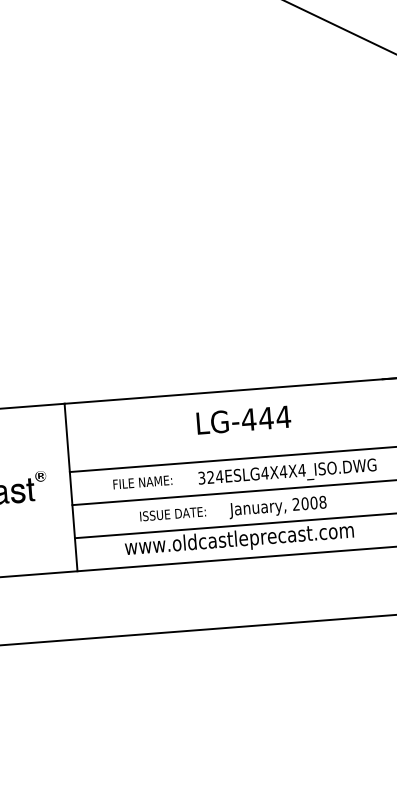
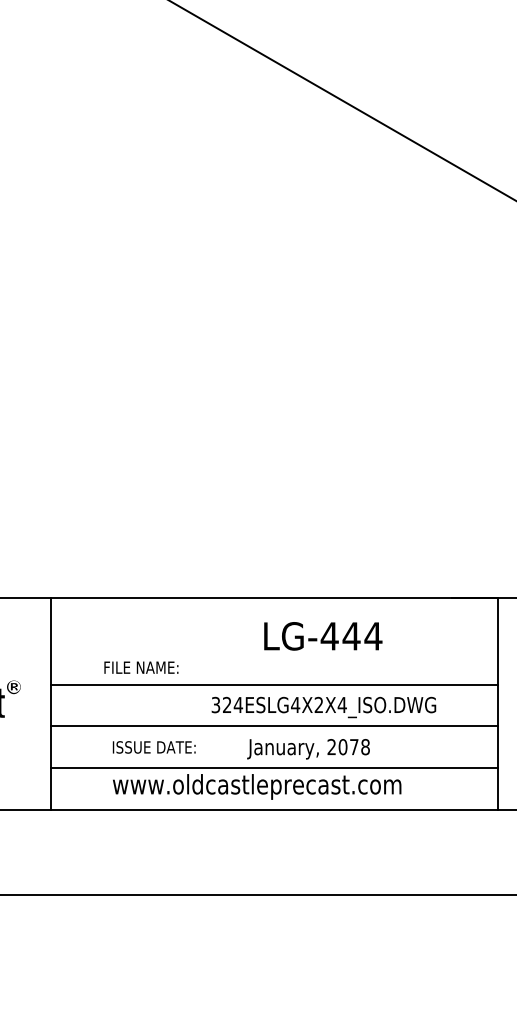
text: (244, 420) -> (323, 636), moved
text: (283, 471) -> (318, 704), 324ESLG4X4X4_ISO.DWG -> 324ESLG4X2X4_ISO.DWG
text: (142, 482) -> (141, 667), moved
text: (314, 503) -> (354, 747), 2008 -> 2078
text: (172, 514) -> (153, 747), moved

